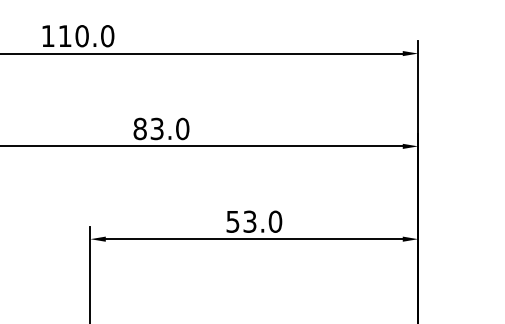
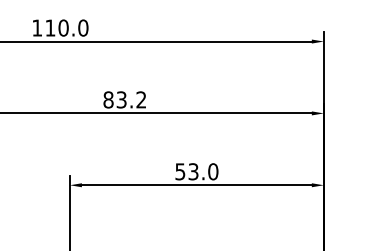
text: (182, 128) -> (141, 99), 83.0 -> 83.2

